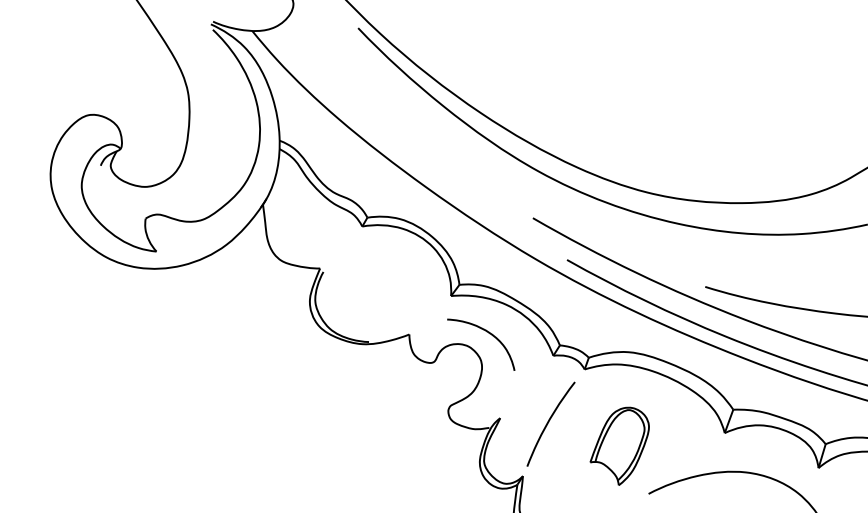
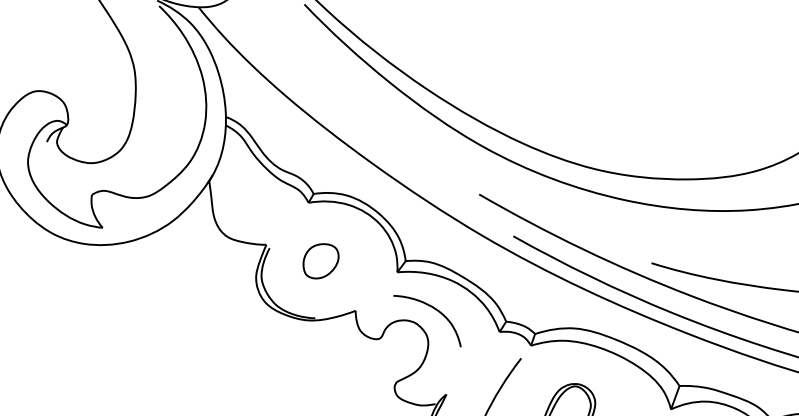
part: (374, 285) -> (320, 261), added

